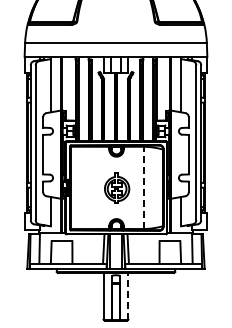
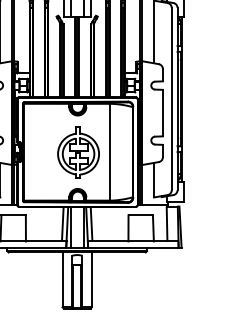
part: (116, 187) -> (77, 151), size x1.43
line: (143, 187) -> (109, 151), dashed -> solid
line: (128, 295) -> (91, 278), dashed -> solid

